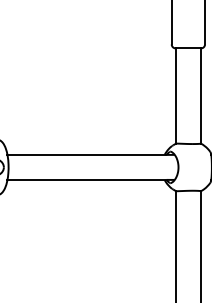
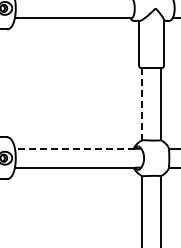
line: (175, 96) -> (141, 104), solid -> dashed
line: (86, 154) -> (74, 148), solid -> dashed

